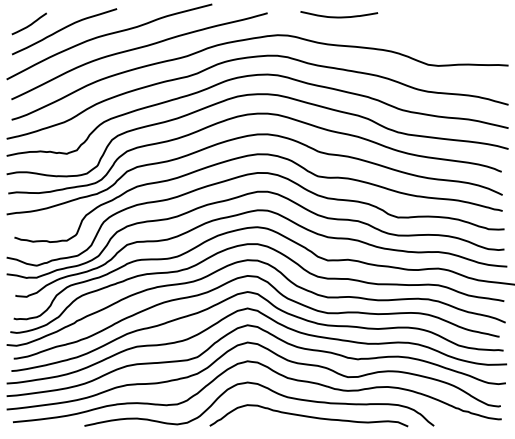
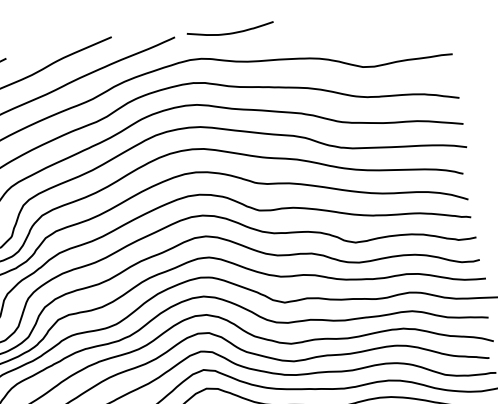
curve: (339, 16) -> (231, 32), moved

